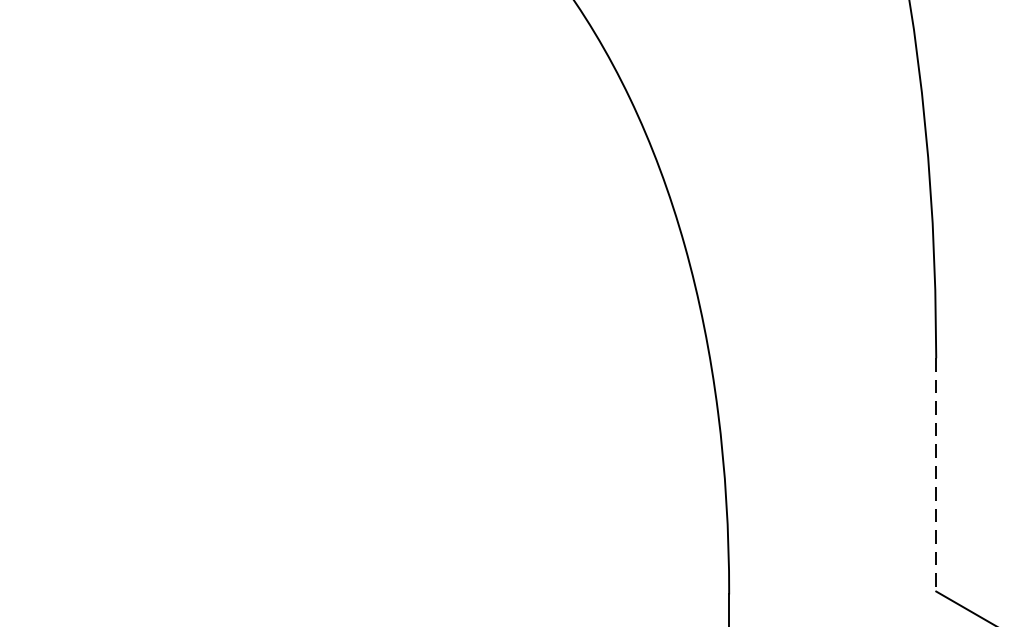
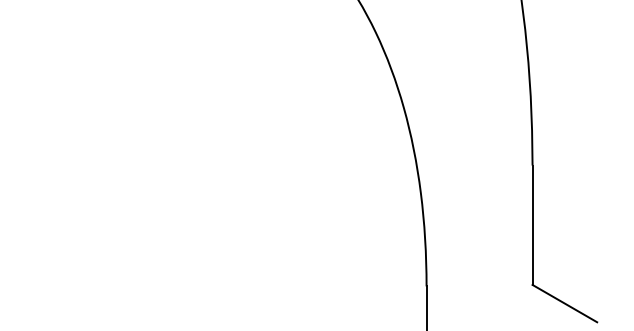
line: (936, 475) -> (532, 225), dashed -> solid

